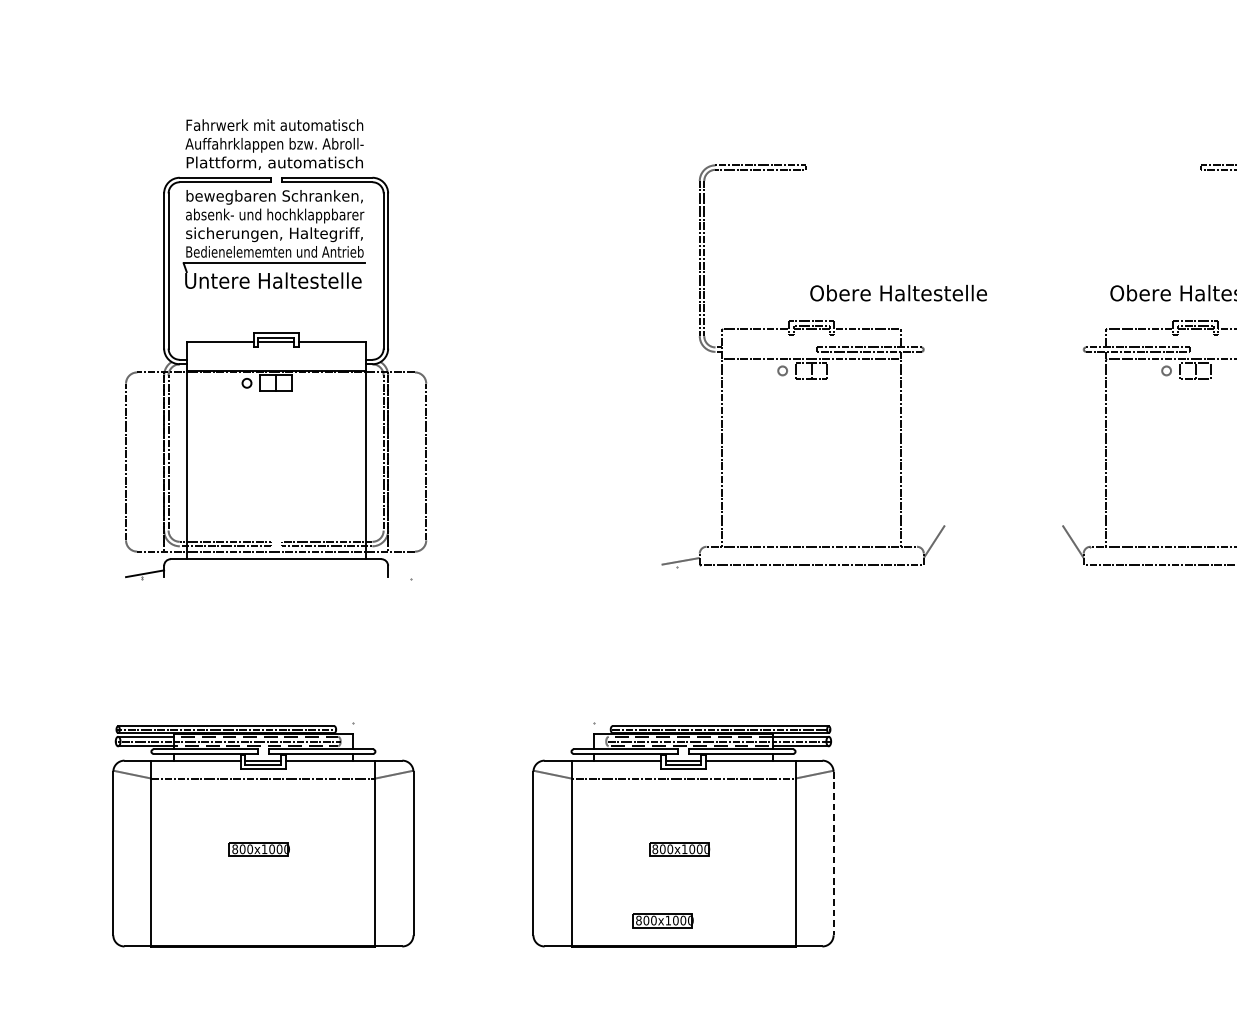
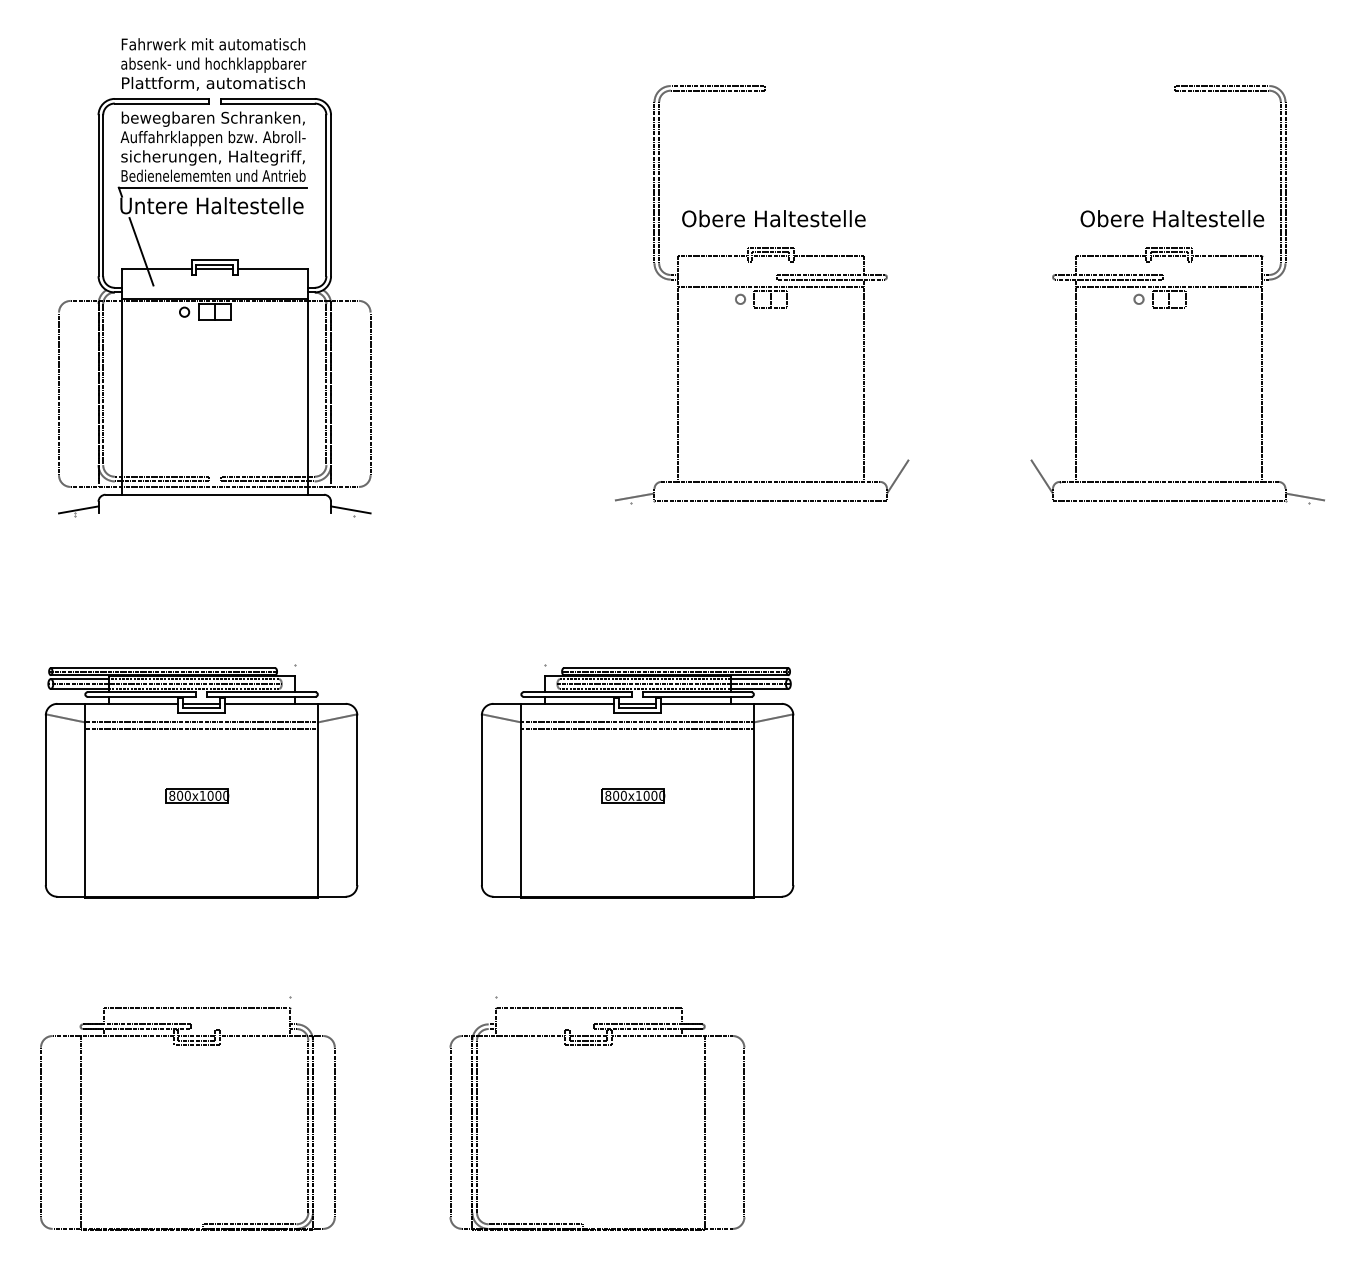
text: (274, 144) -> (213, 64), Auffahrklappen bzw. Abroll- -> absenk- und hochklappbarer
text: (274, 215) -> (213, 138), absenk- und hochklappbarer -> Auffahrklappen bzw. Abroll-
text: (898, 293) -> (773, 218), moved
line: (205, 324) -> (141, 251), added
line: (406, 573) -> (350, 509), added
line: (263, 785) -> (201, 729), added
line: (683, 785) -> (637, 729), added
line: (833, 853) -> (793, 800), dashed -> solid
part: (663, 920) -> (616, 869), removed

